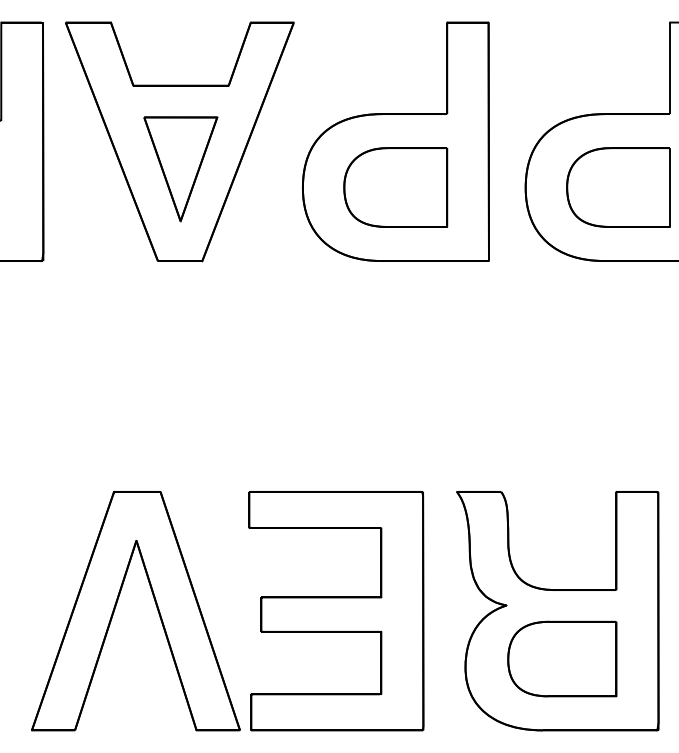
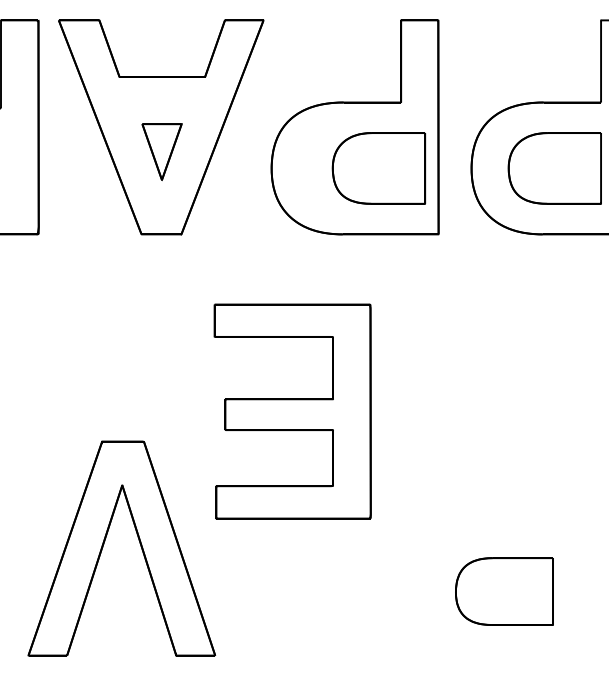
part: (180, 168) -> (161, 151), size x0.6
part: (395, 187) -> (378, 168), moved
part: (336, 611) -> (292, 411), moved
part: (557, 611) -> (500, 548), removed

